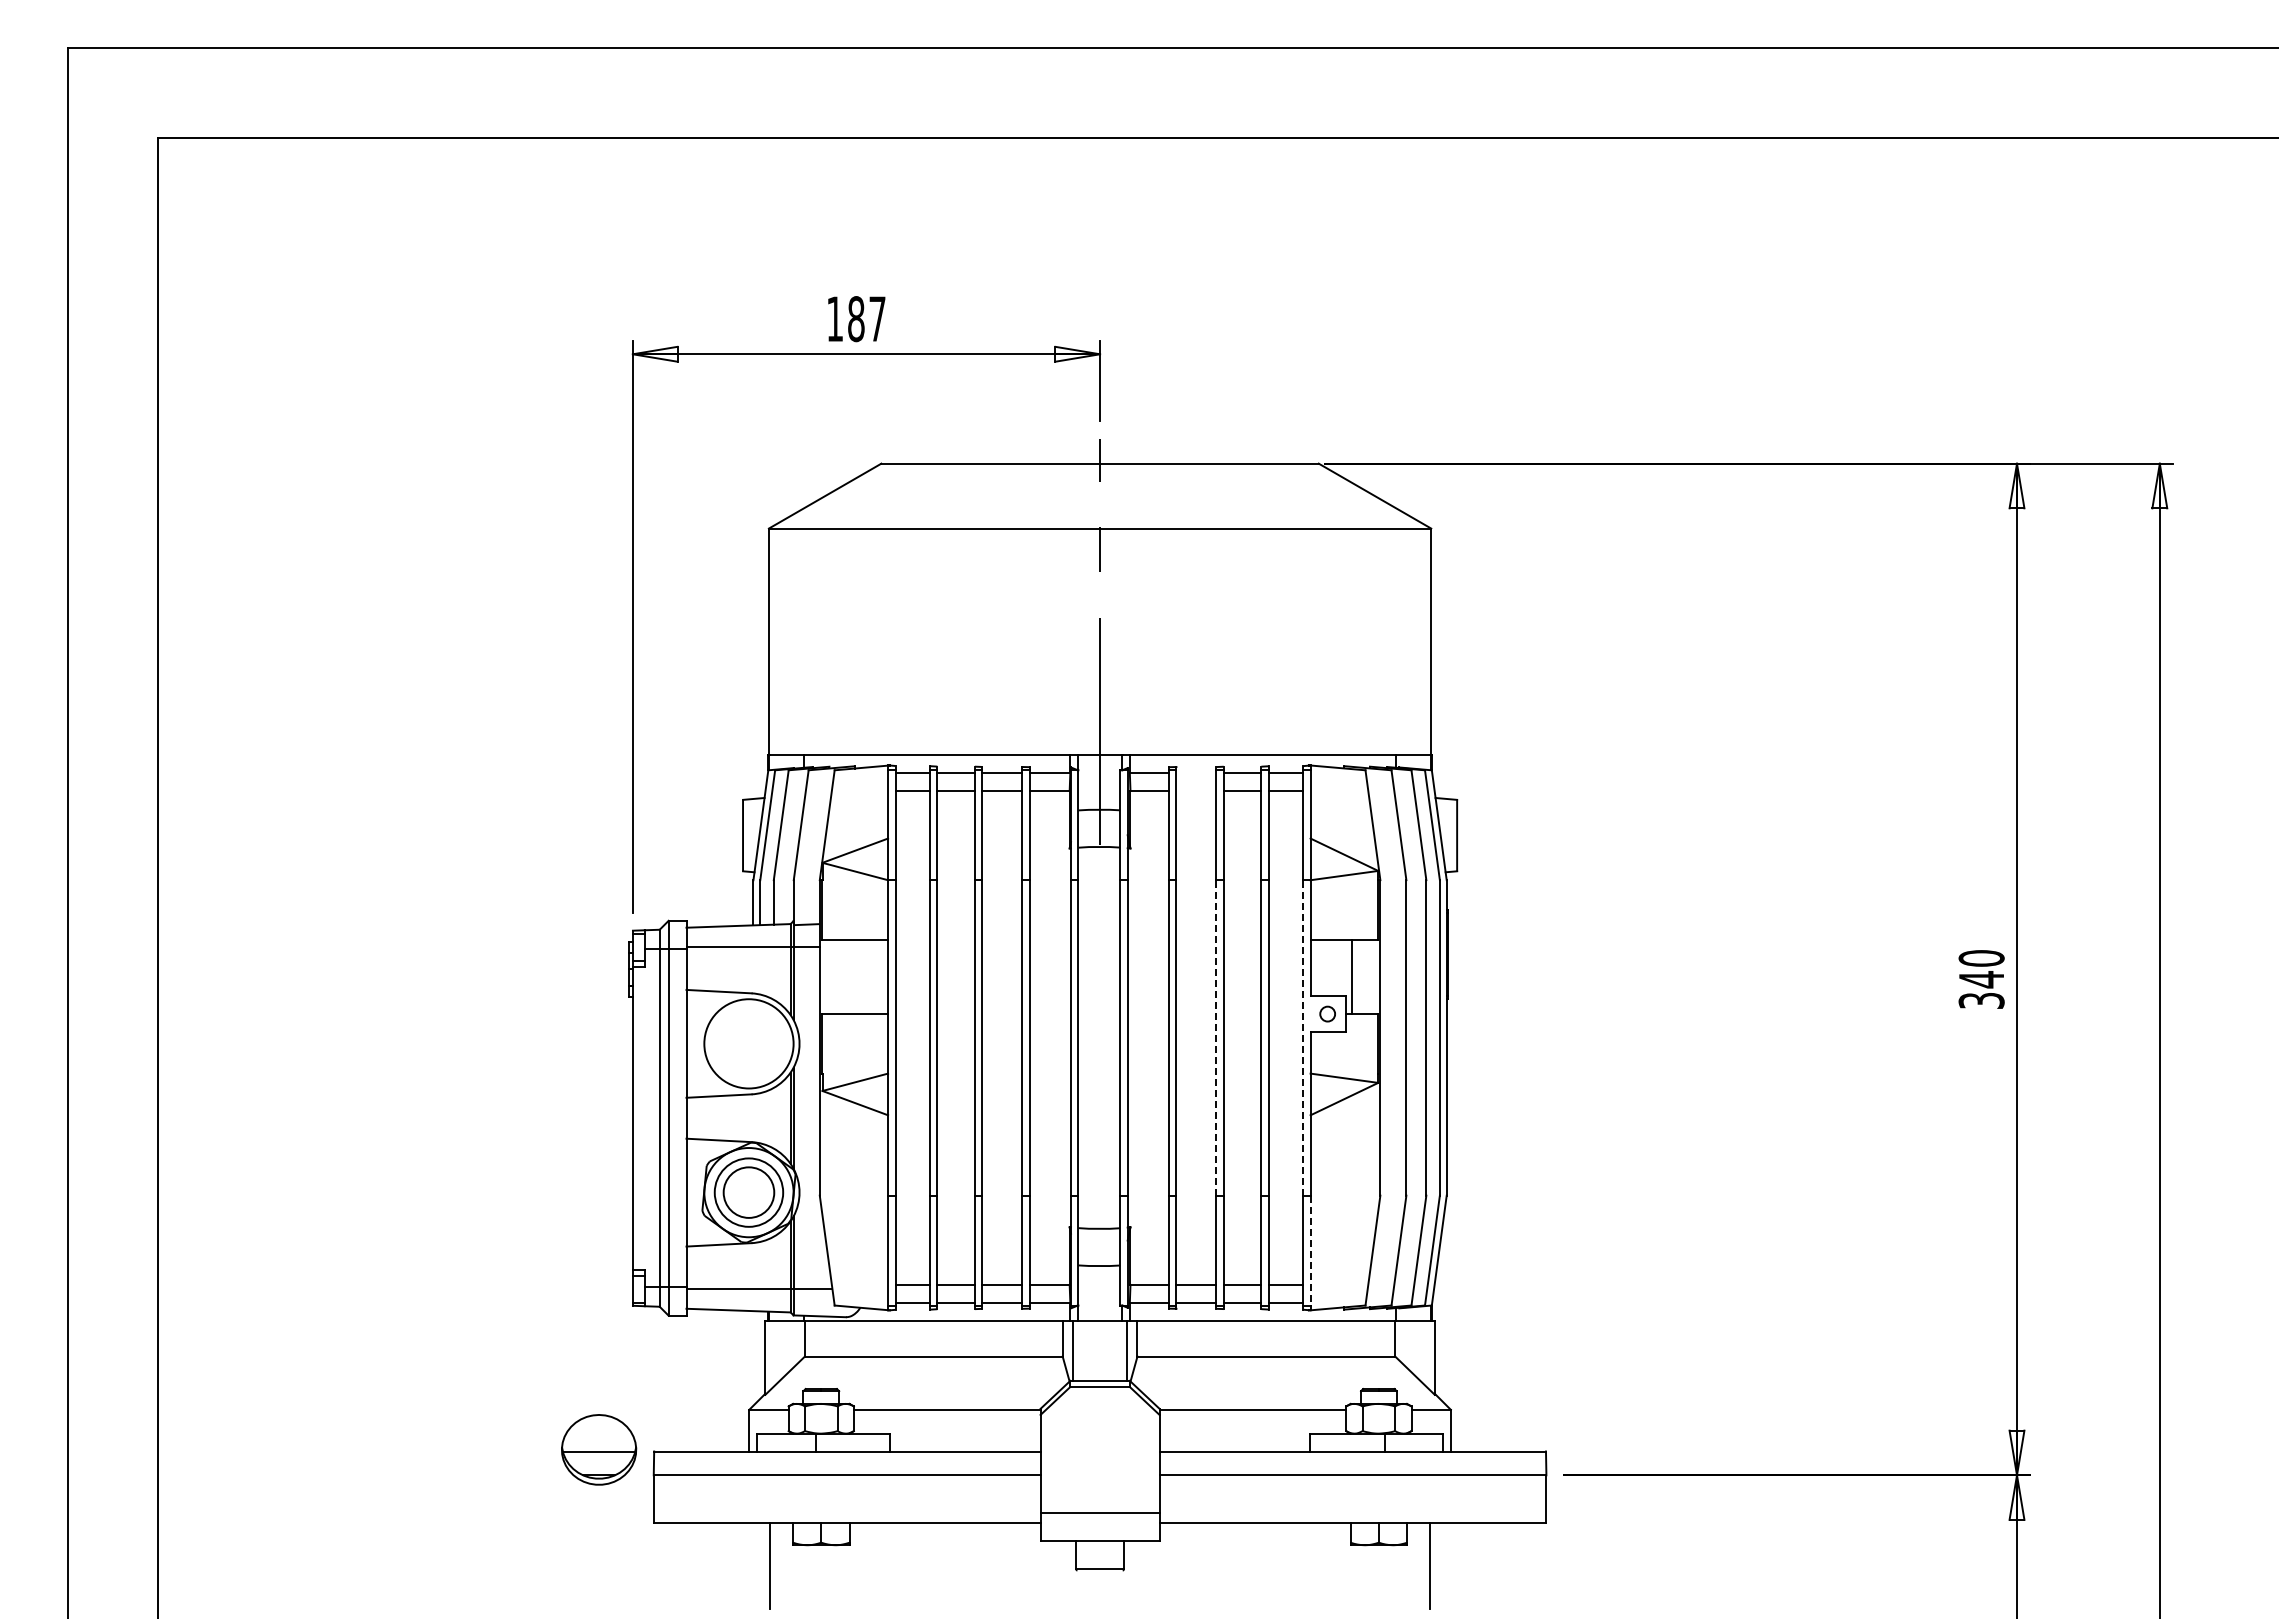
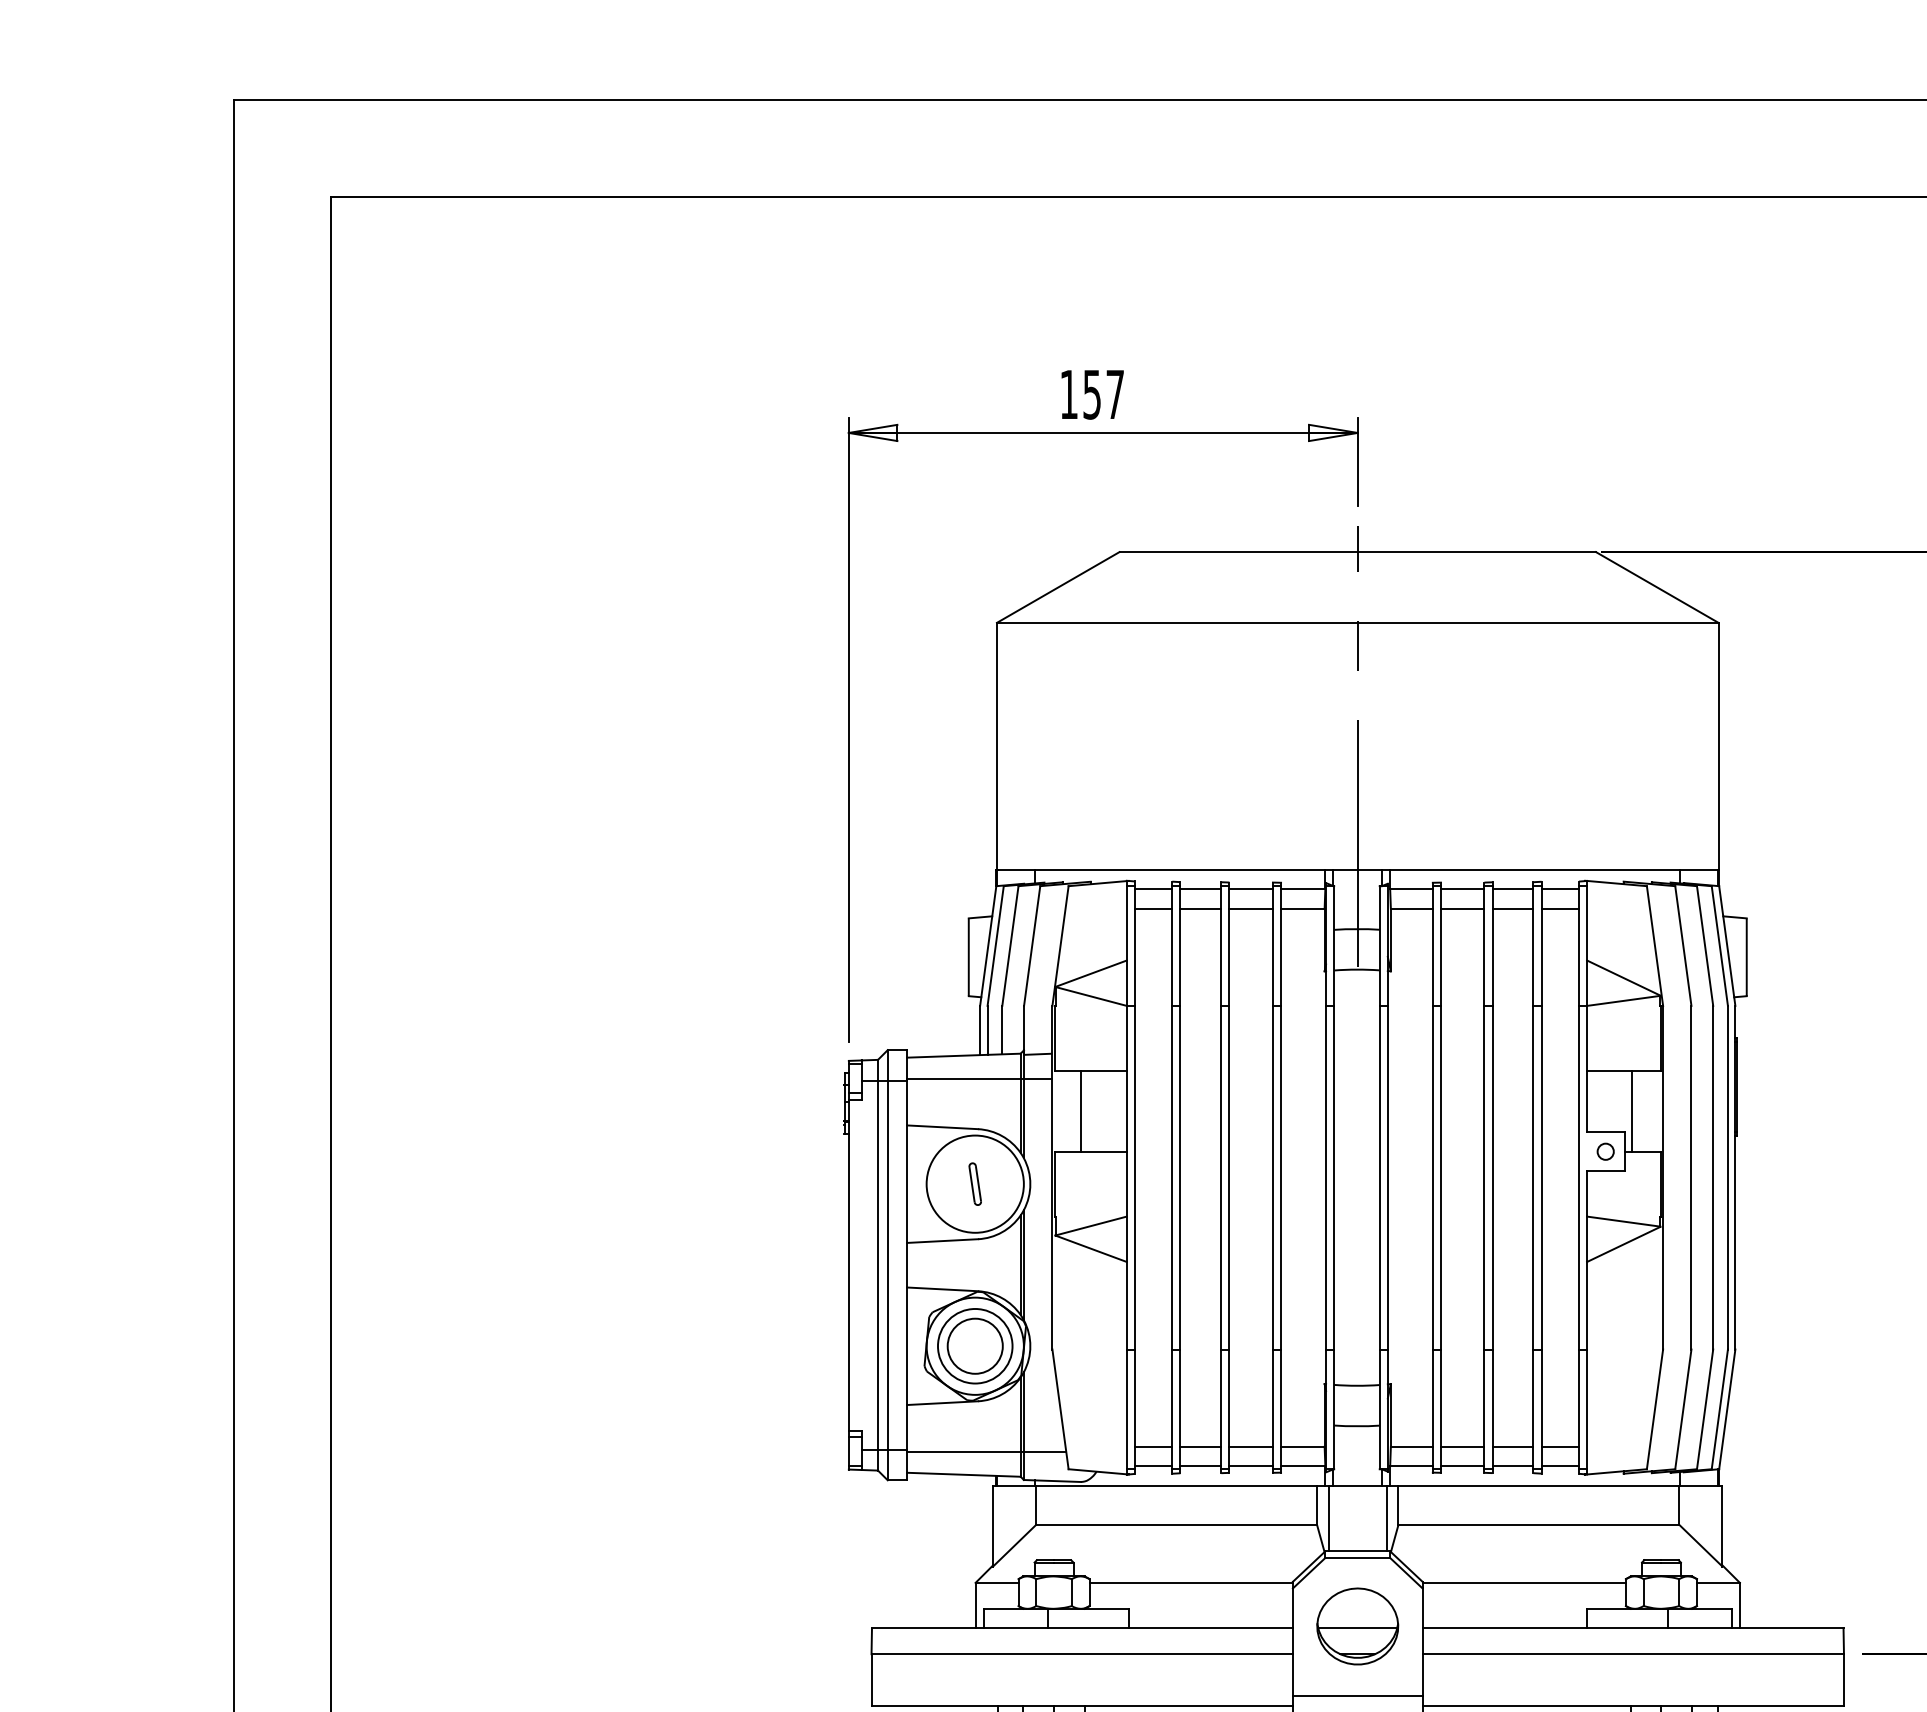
text: (856, 319) -> (1092, 395), 187 -> 157
line: (1196, 773) -> (1462, 889), added
line: (1196, 790) -> (1462, 908), added
line: (846, 976) -> (1081, 1110), added
line: (1216, 1037) -> (1484, 1177), dashed -> solid
line: (1303, 1037) -> (1579, 1177), dashed -> solid
part: (748, 1043) -> (974, 1183), added
line: (1310, 1250) -> (1586, 1409), dashed -> solid
part: (599, 1449) -> (1358, 1626), moved

